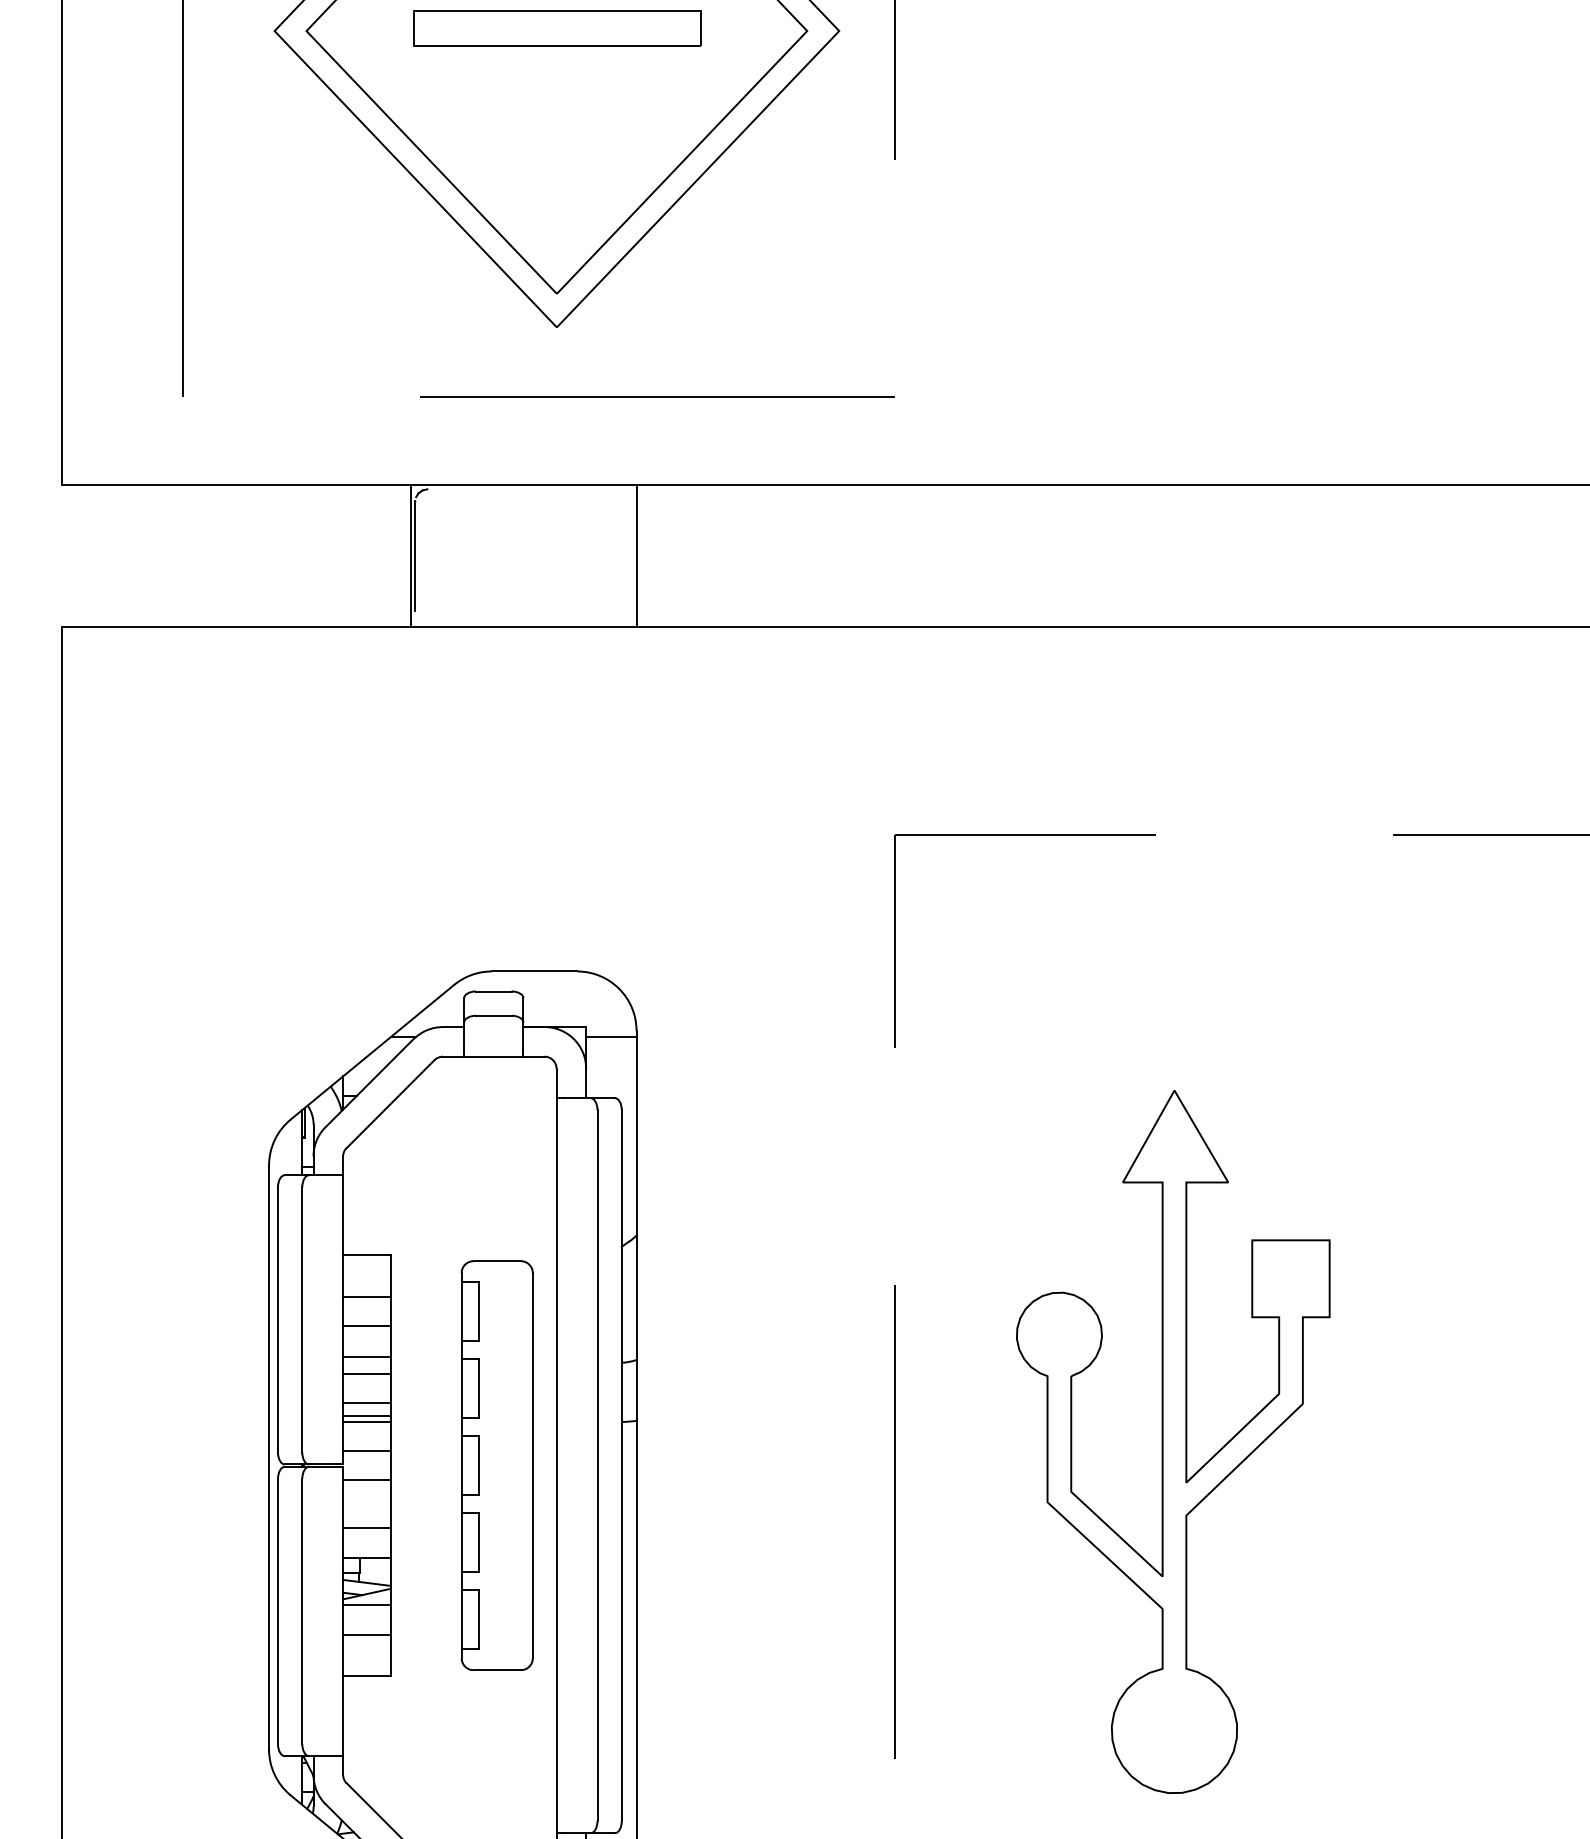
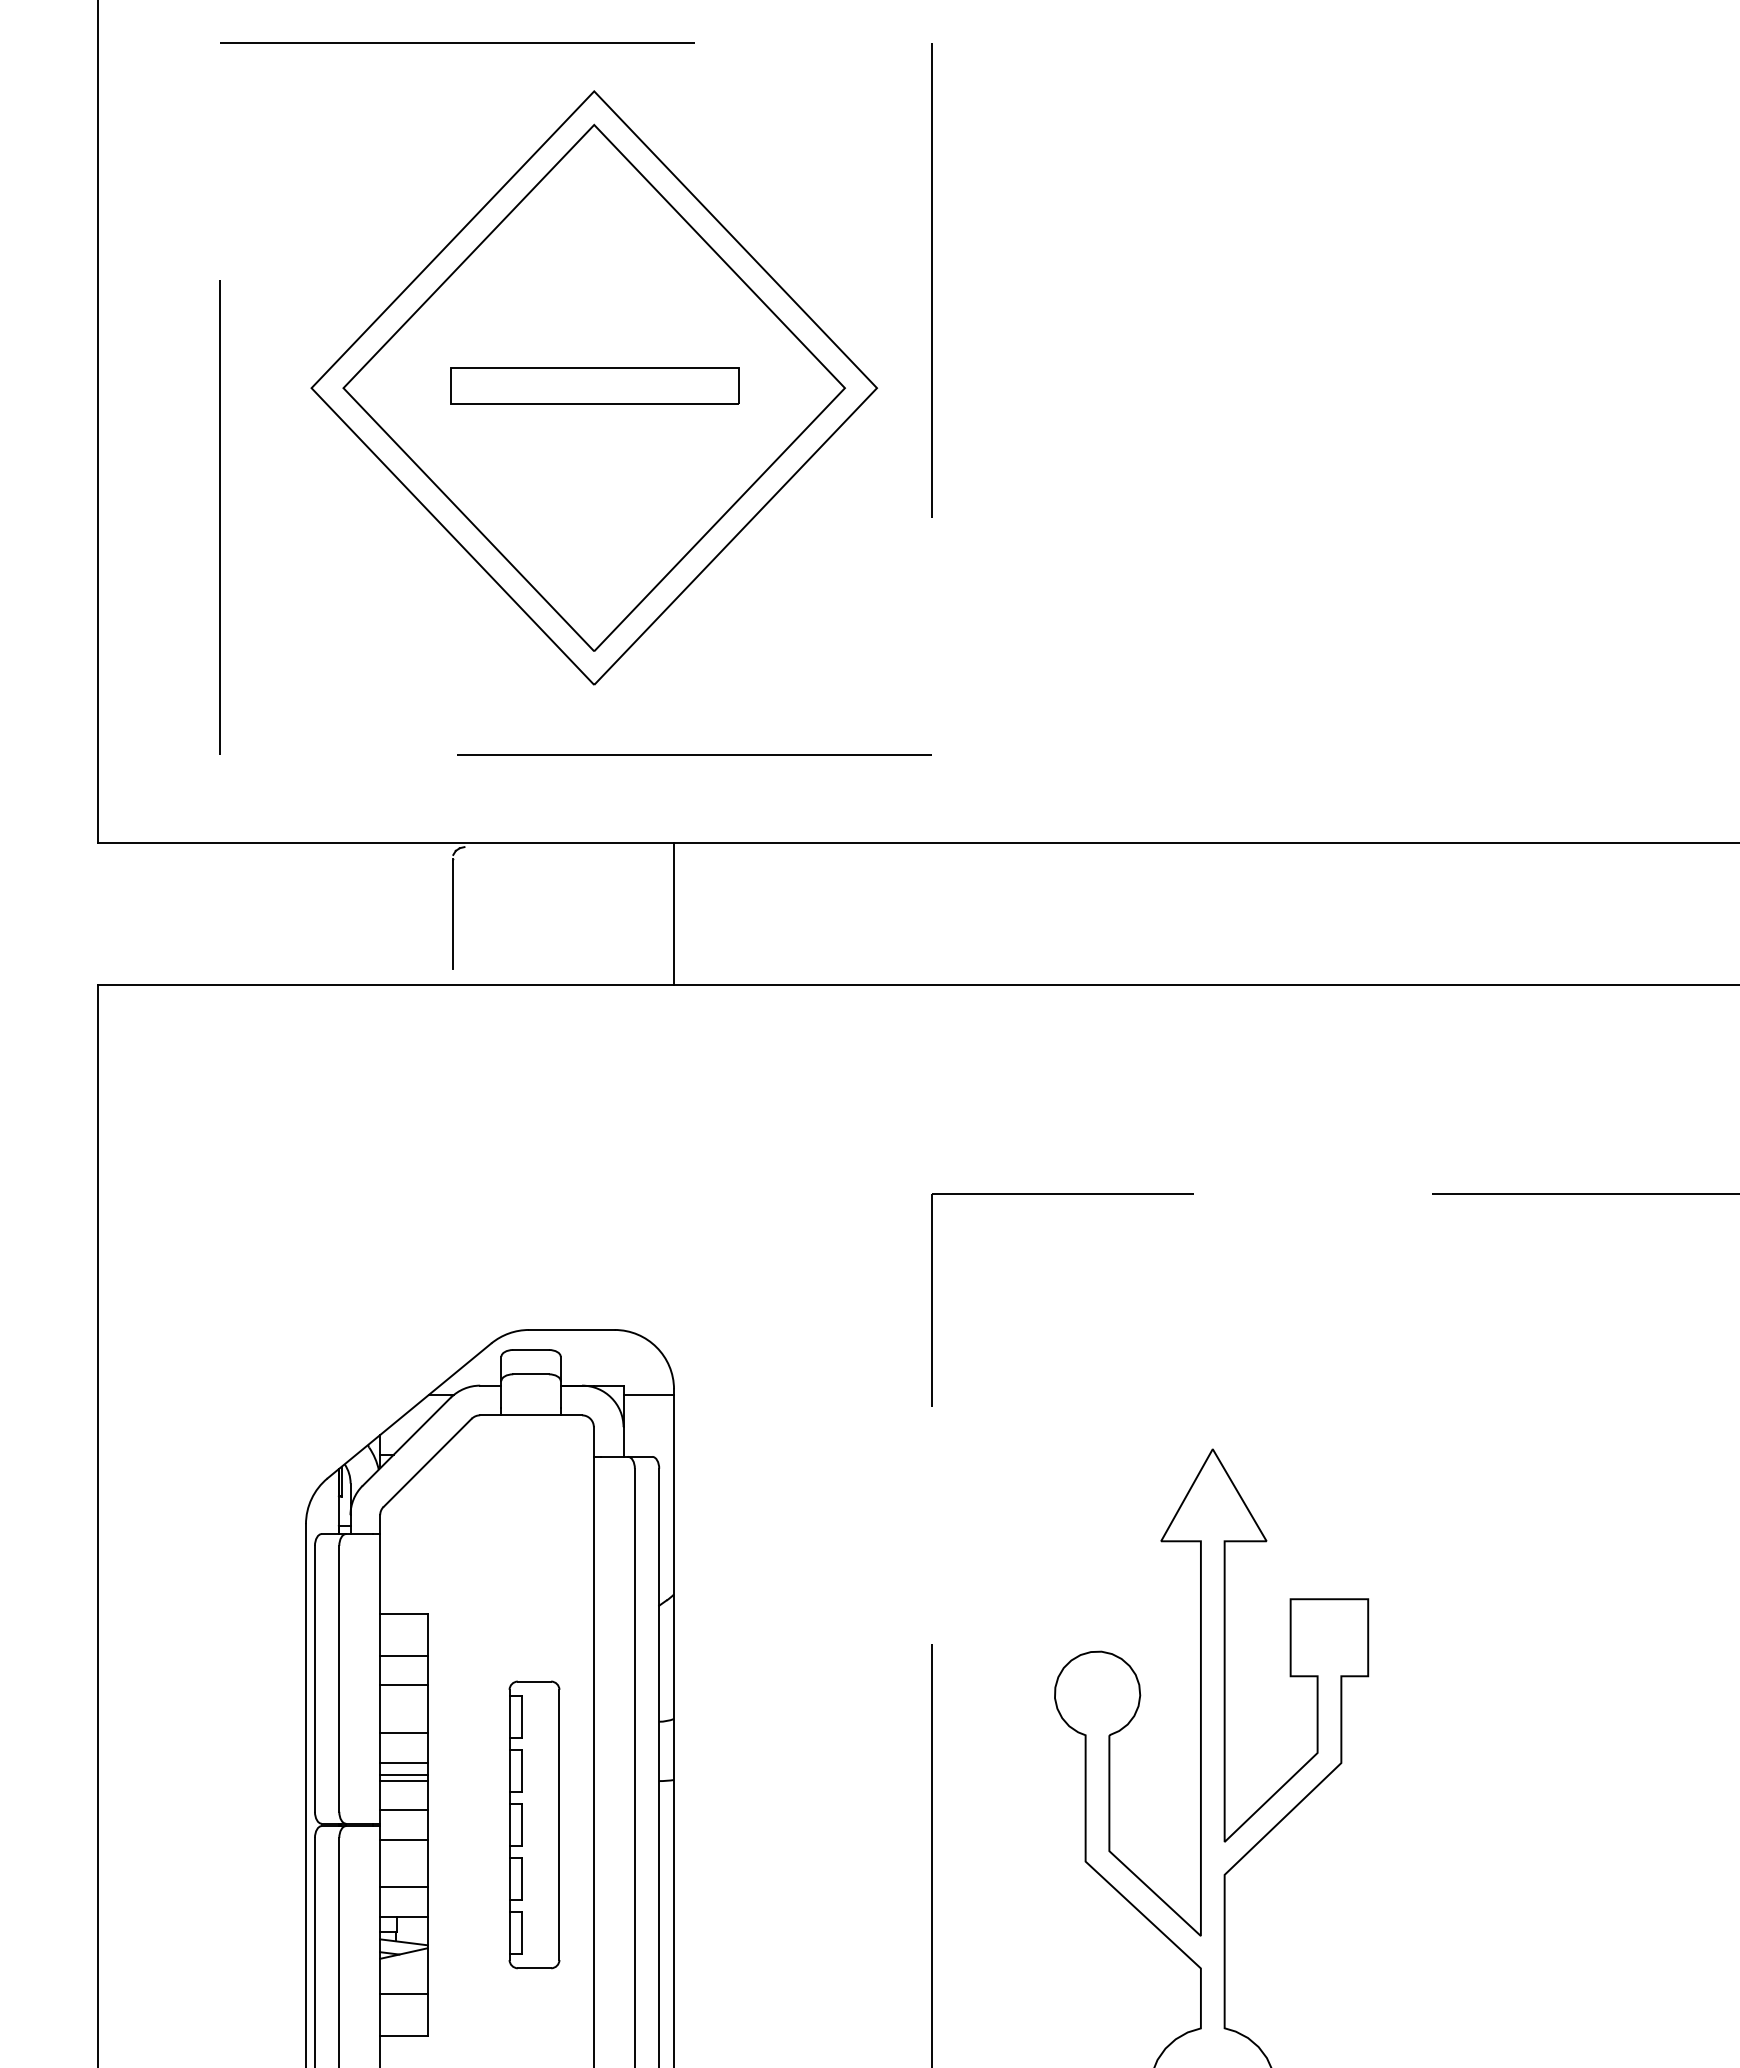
line: (411, 555) -> (448, 913), removed
line: (366, 1356) -> (403, 1715), removed
part: (497, 1465) -> (534, 1824), size x0.7
line: (366, 1605) -> (403, 1964), removed

